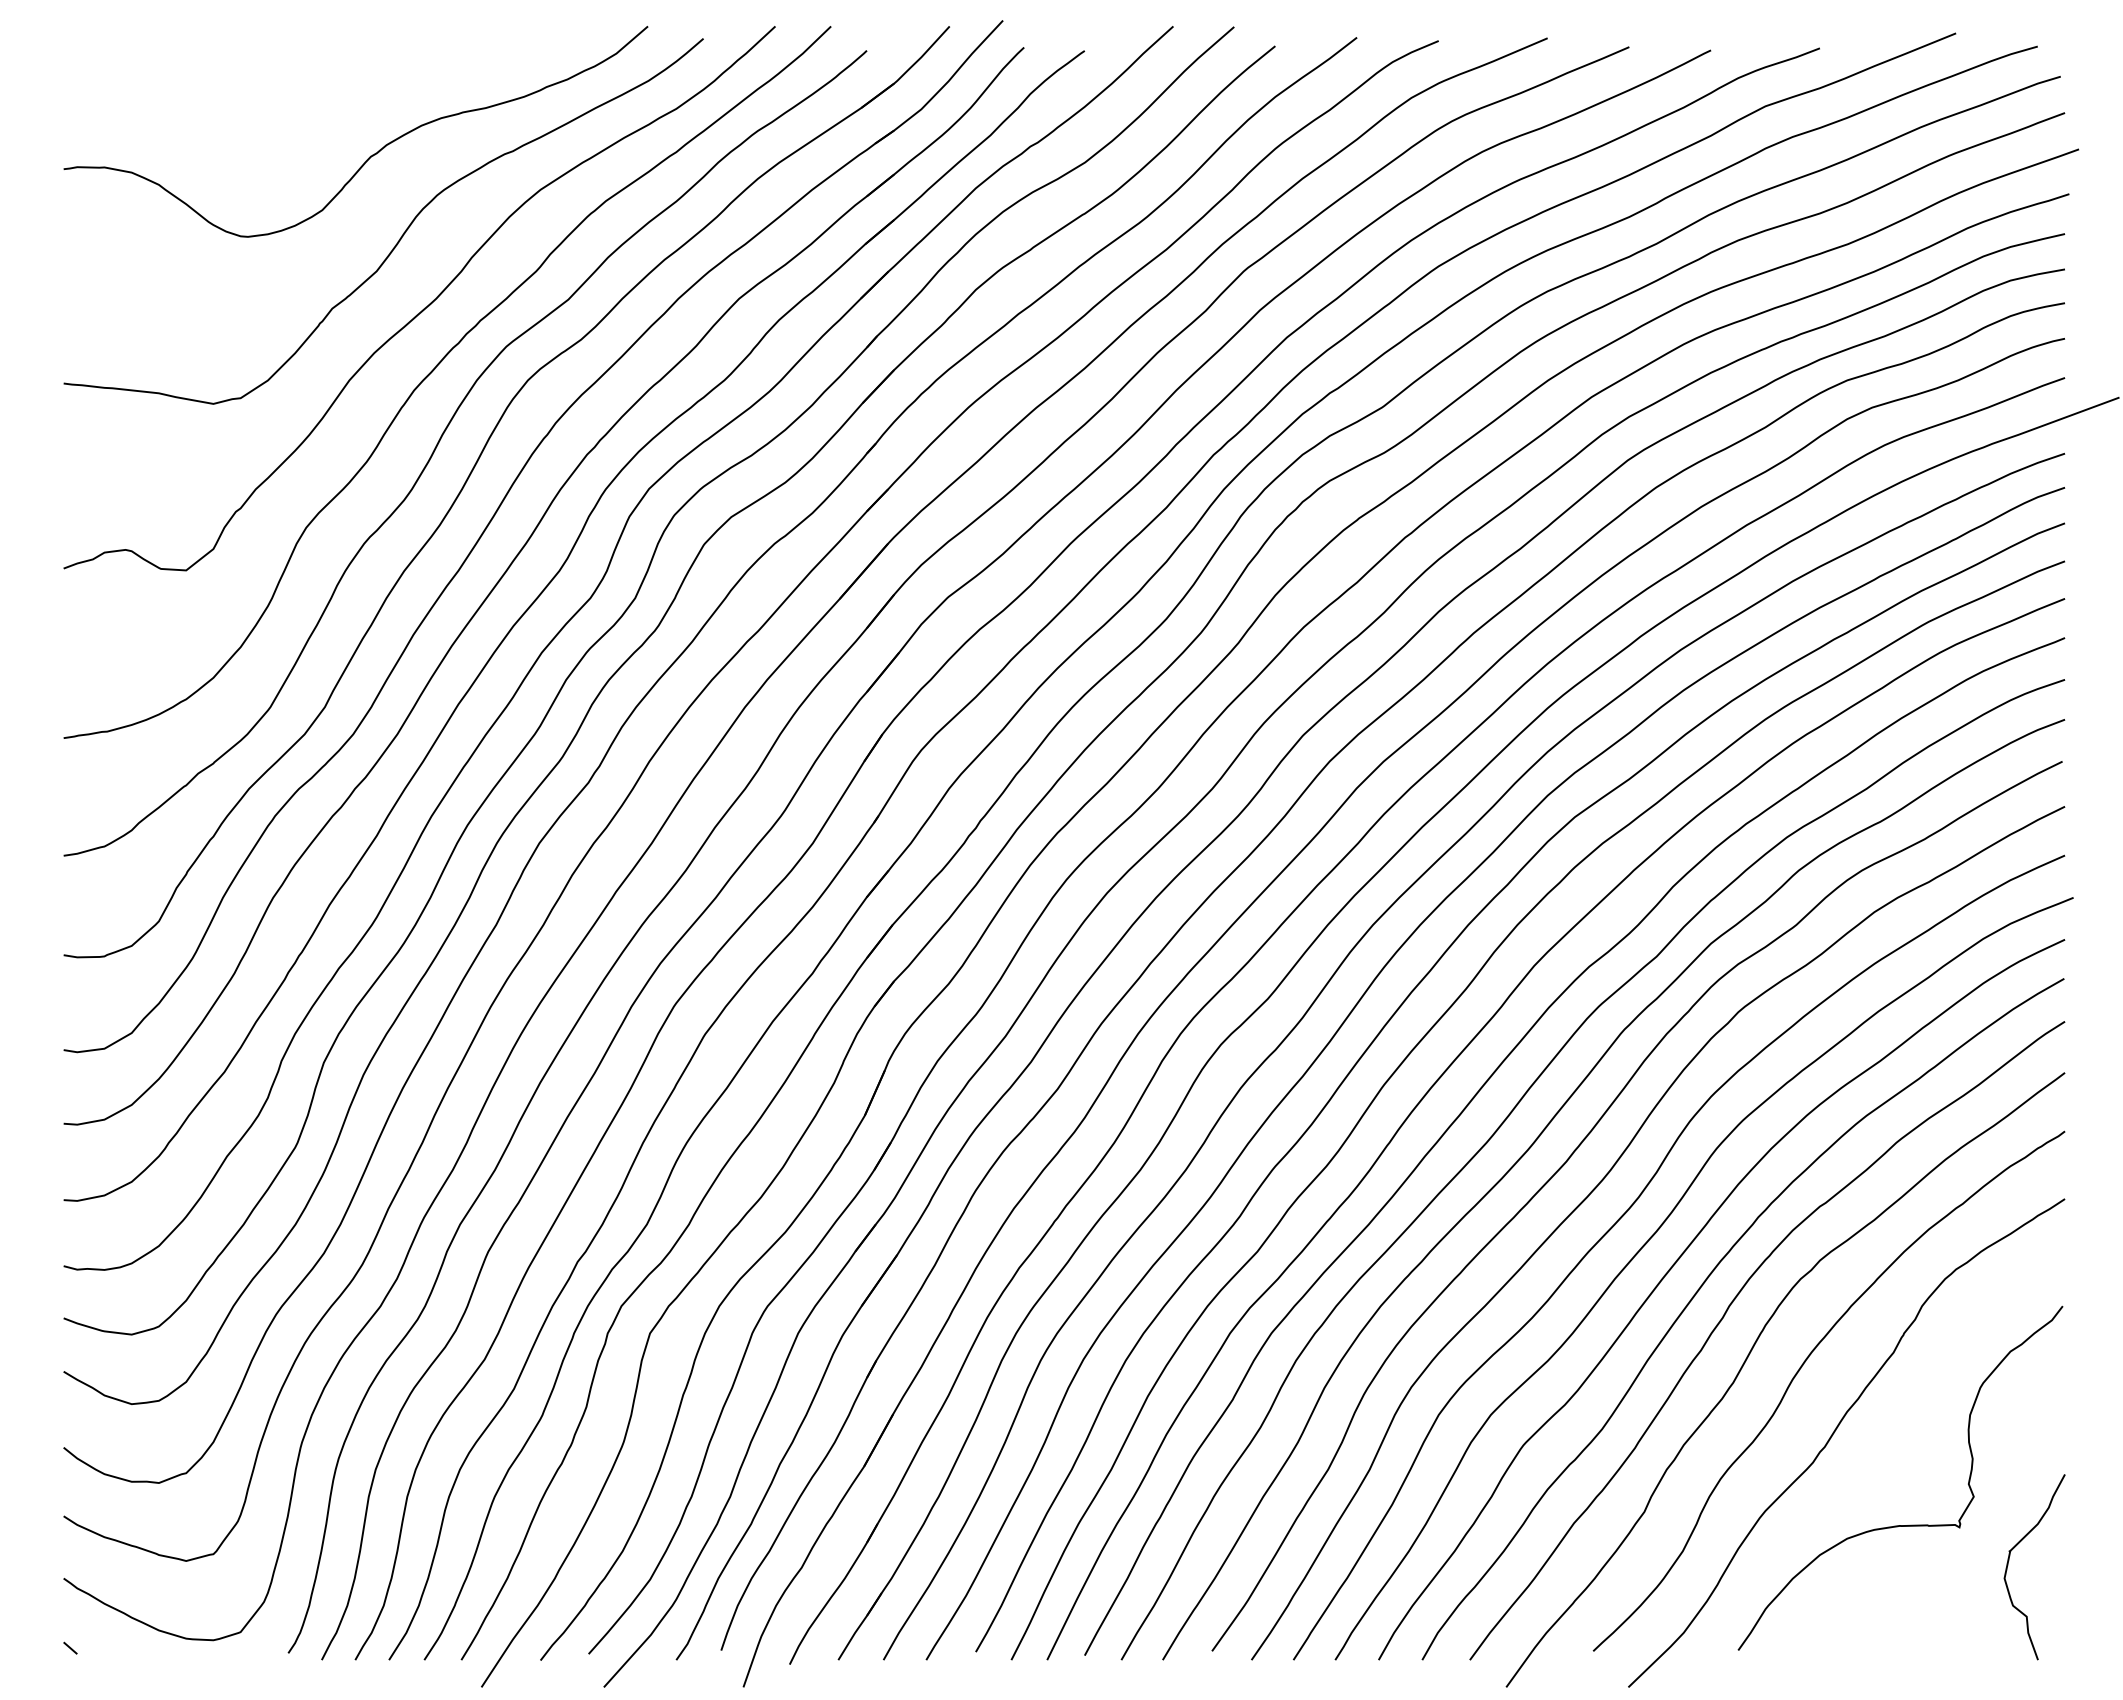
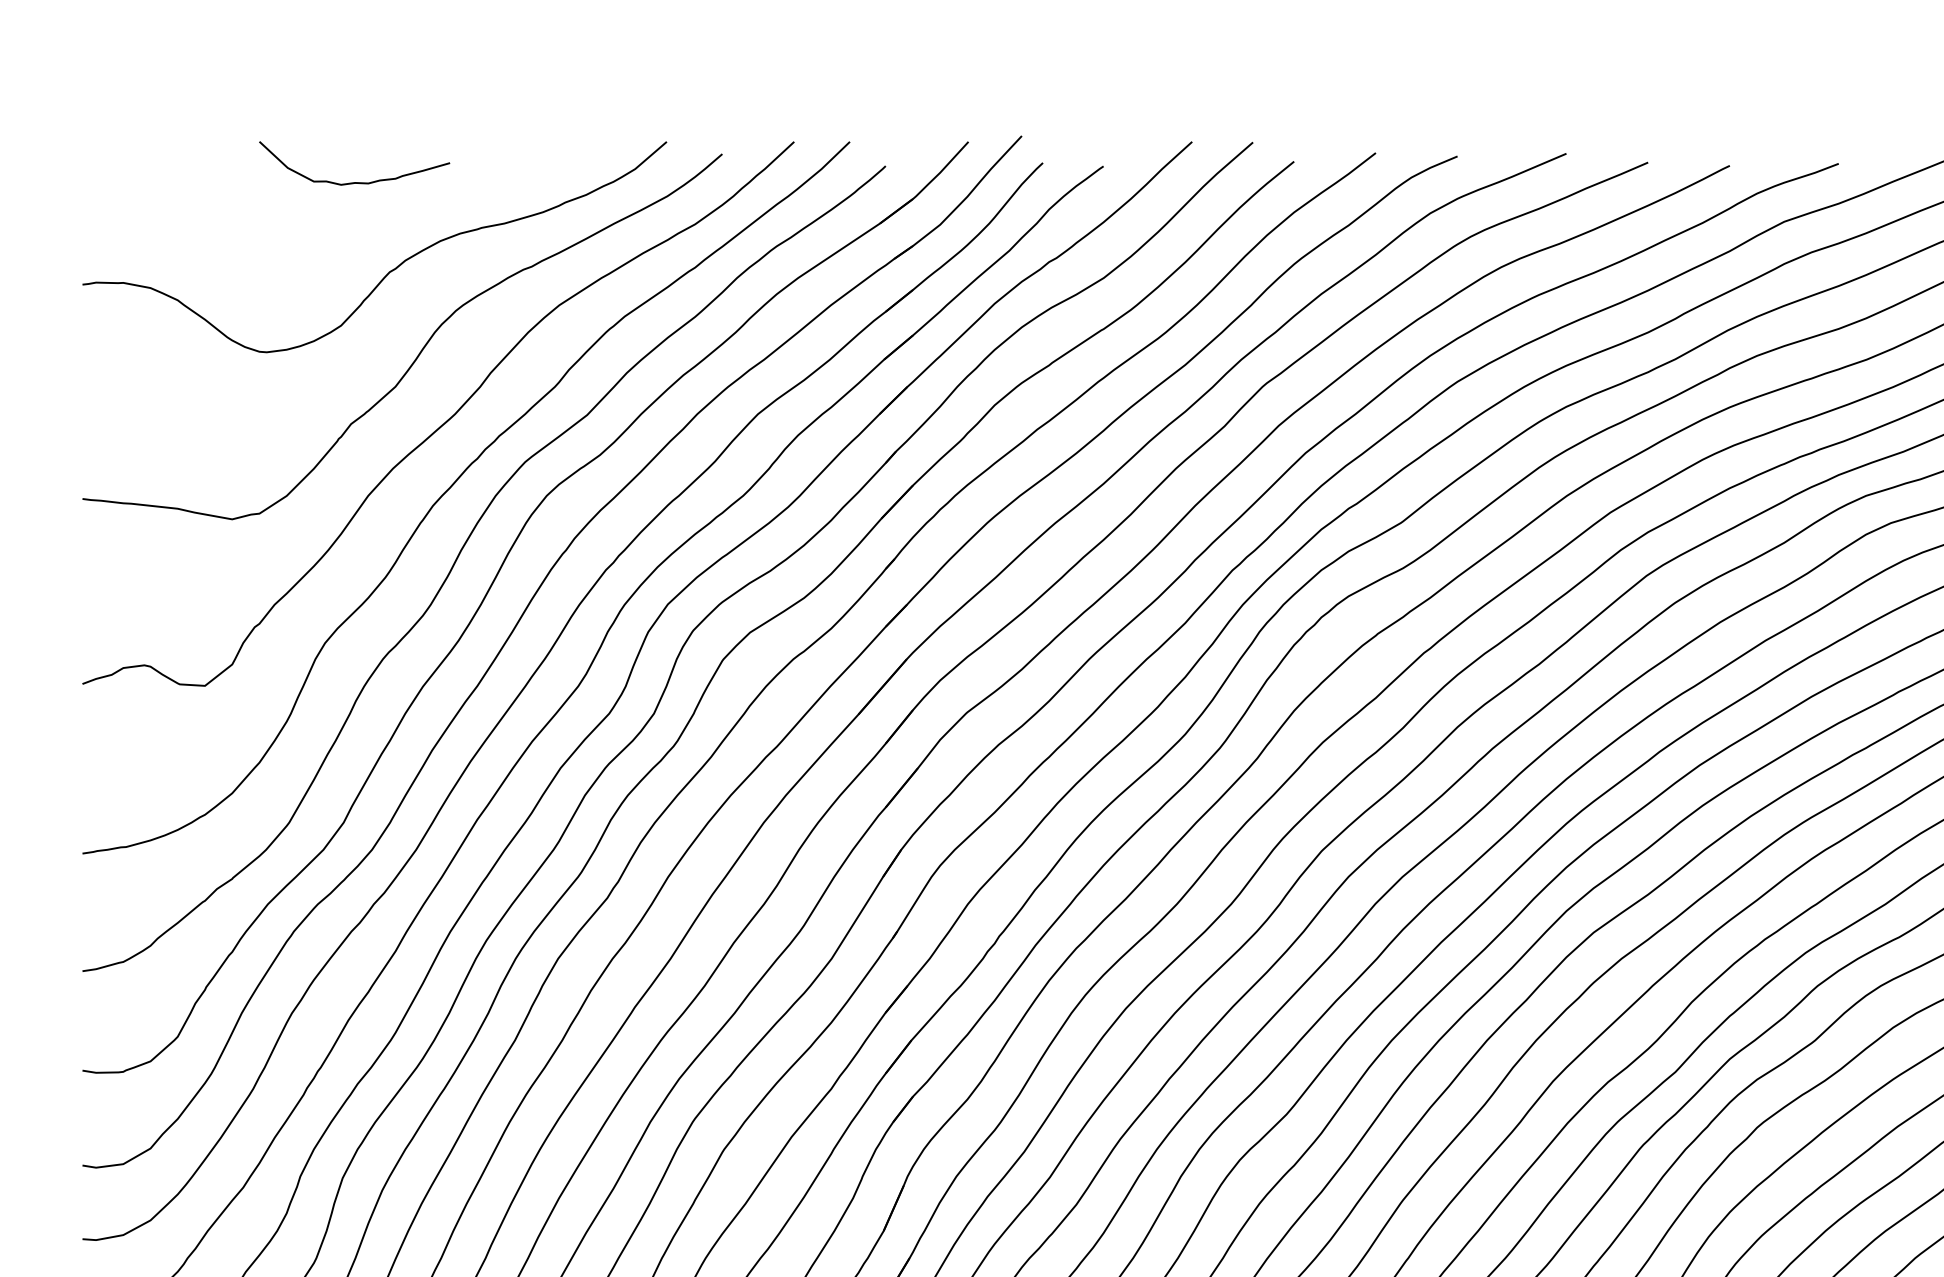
curve: (335, 66) -> (354, 181), added

